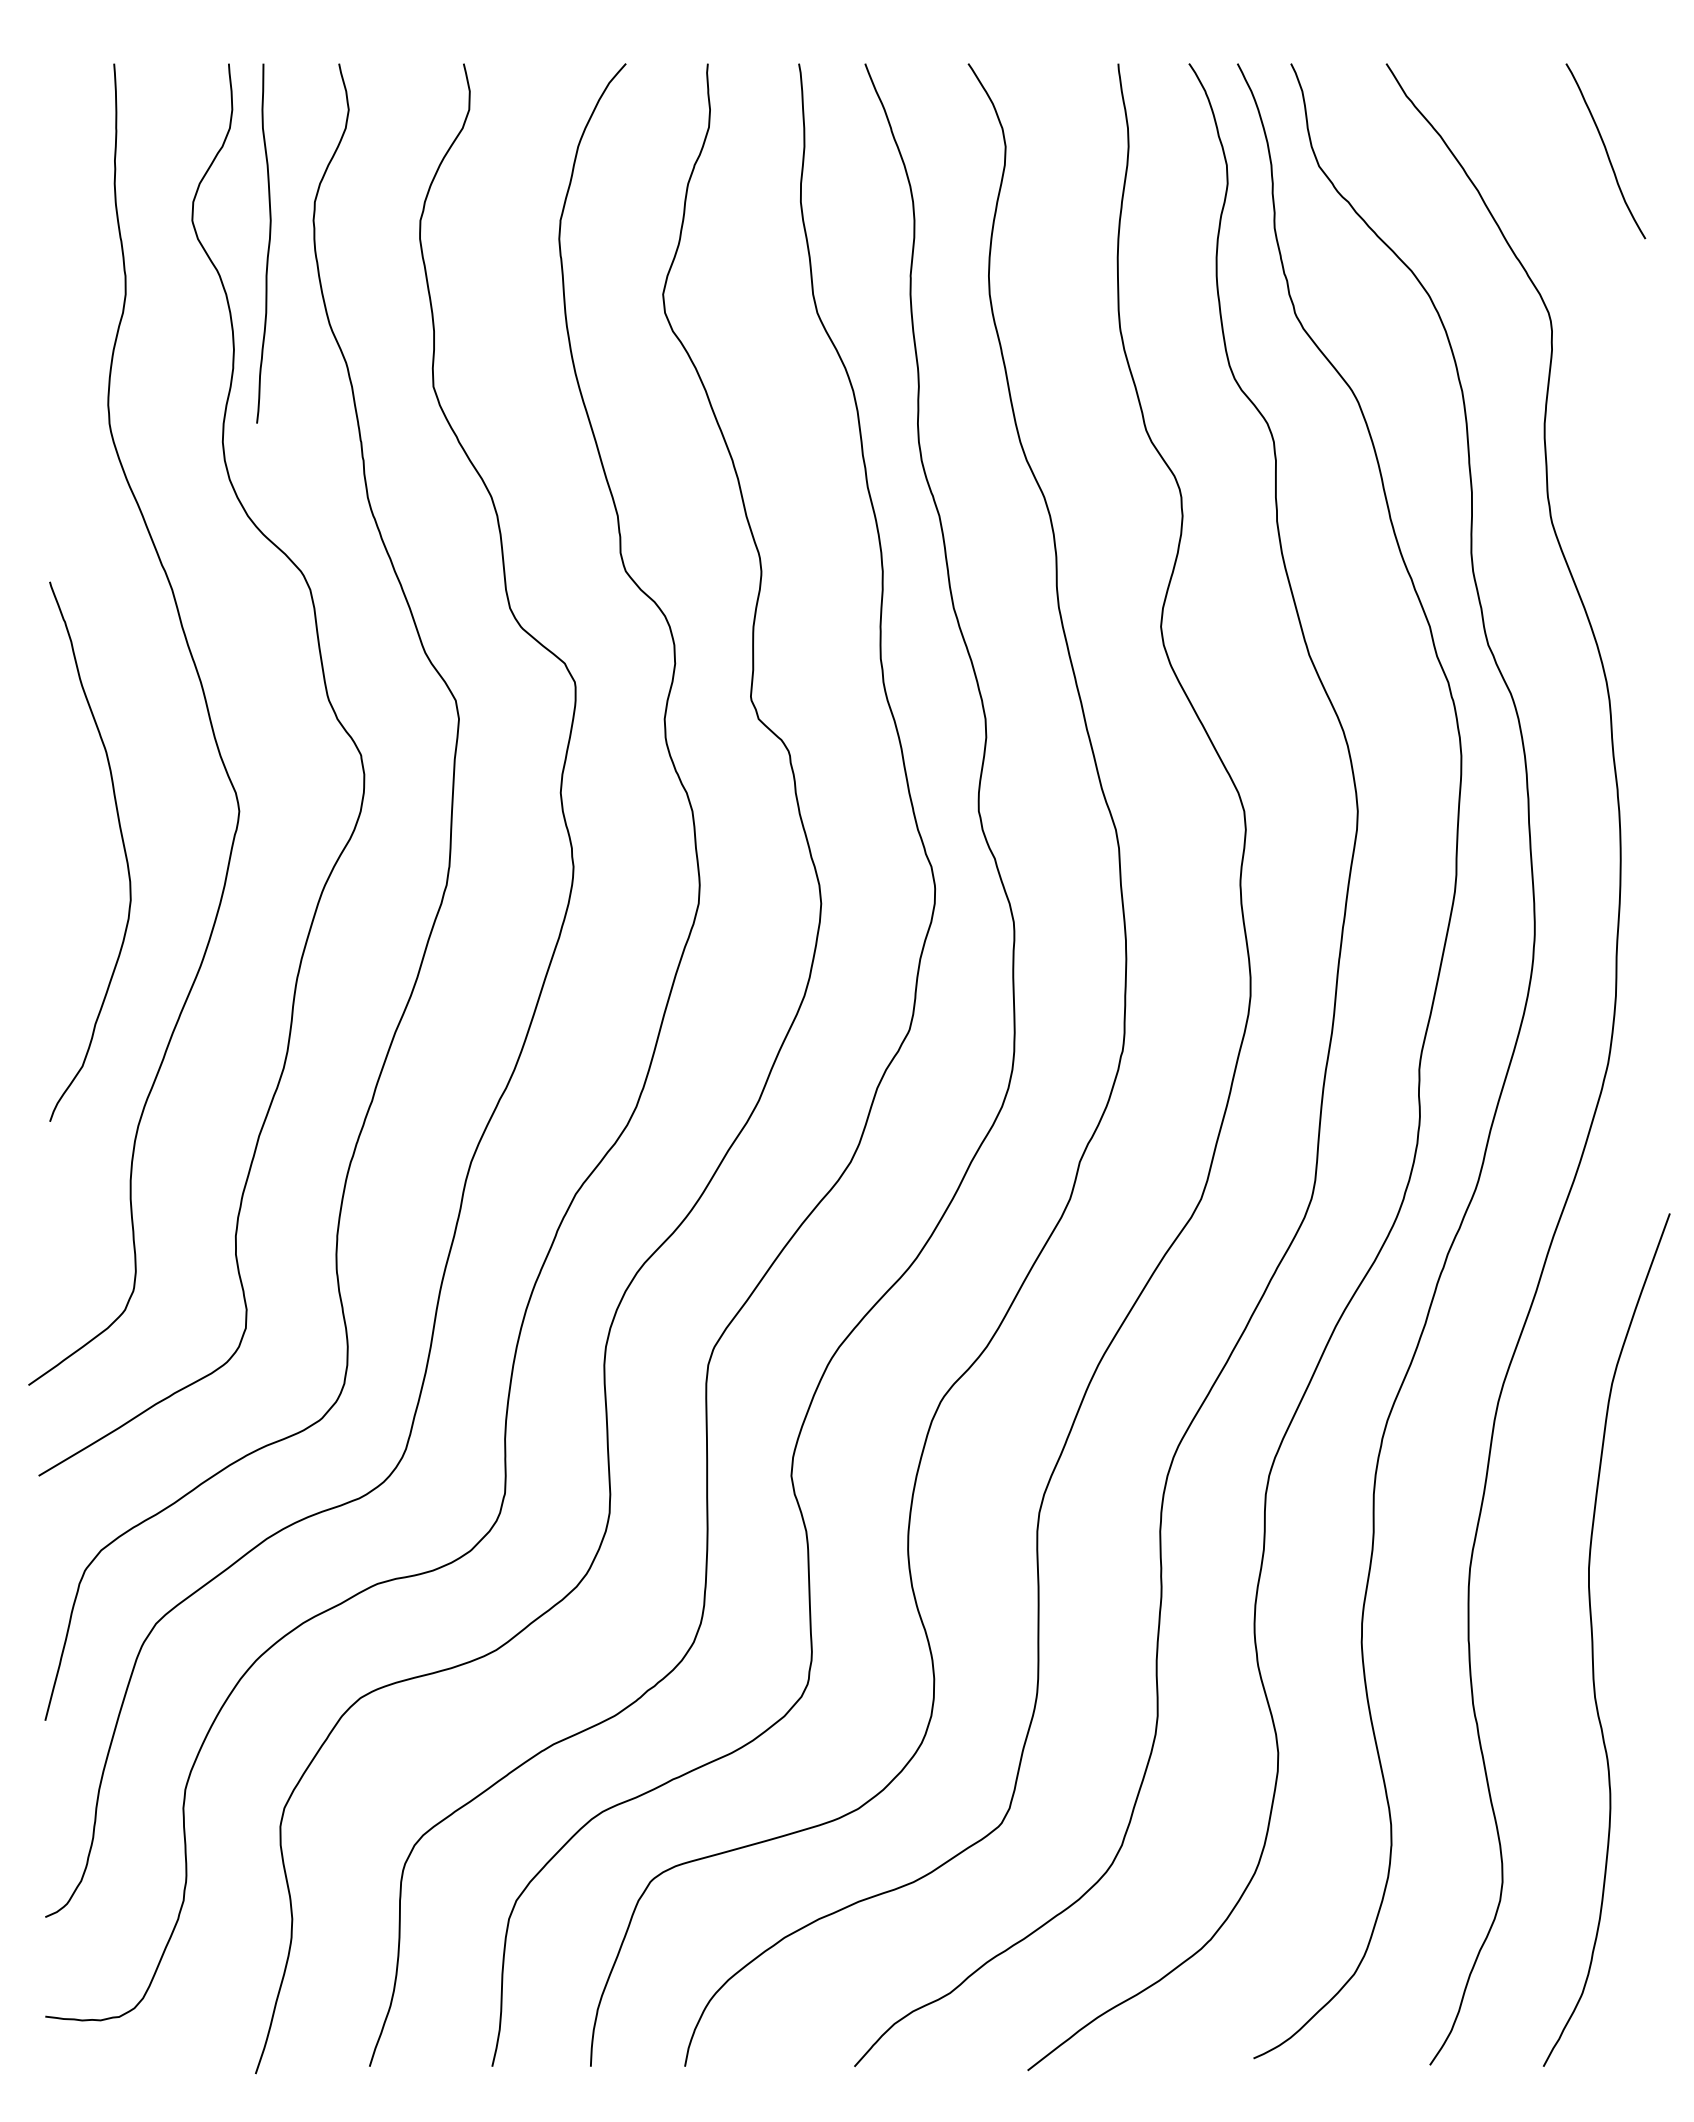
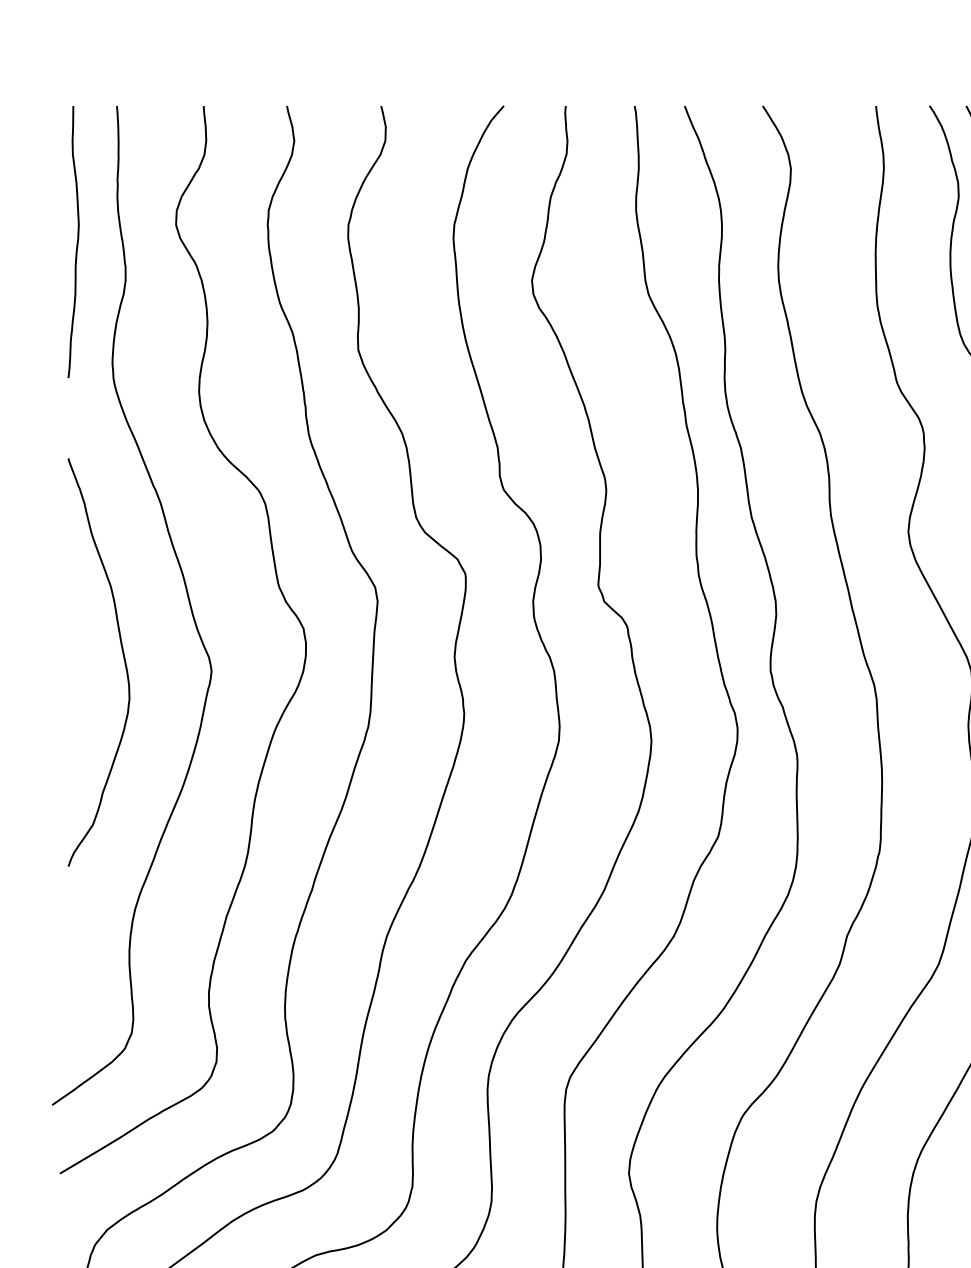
curve: (268, 243) -> (77, 241), moved
curve: (122, 844) -> (123, 656), moved

